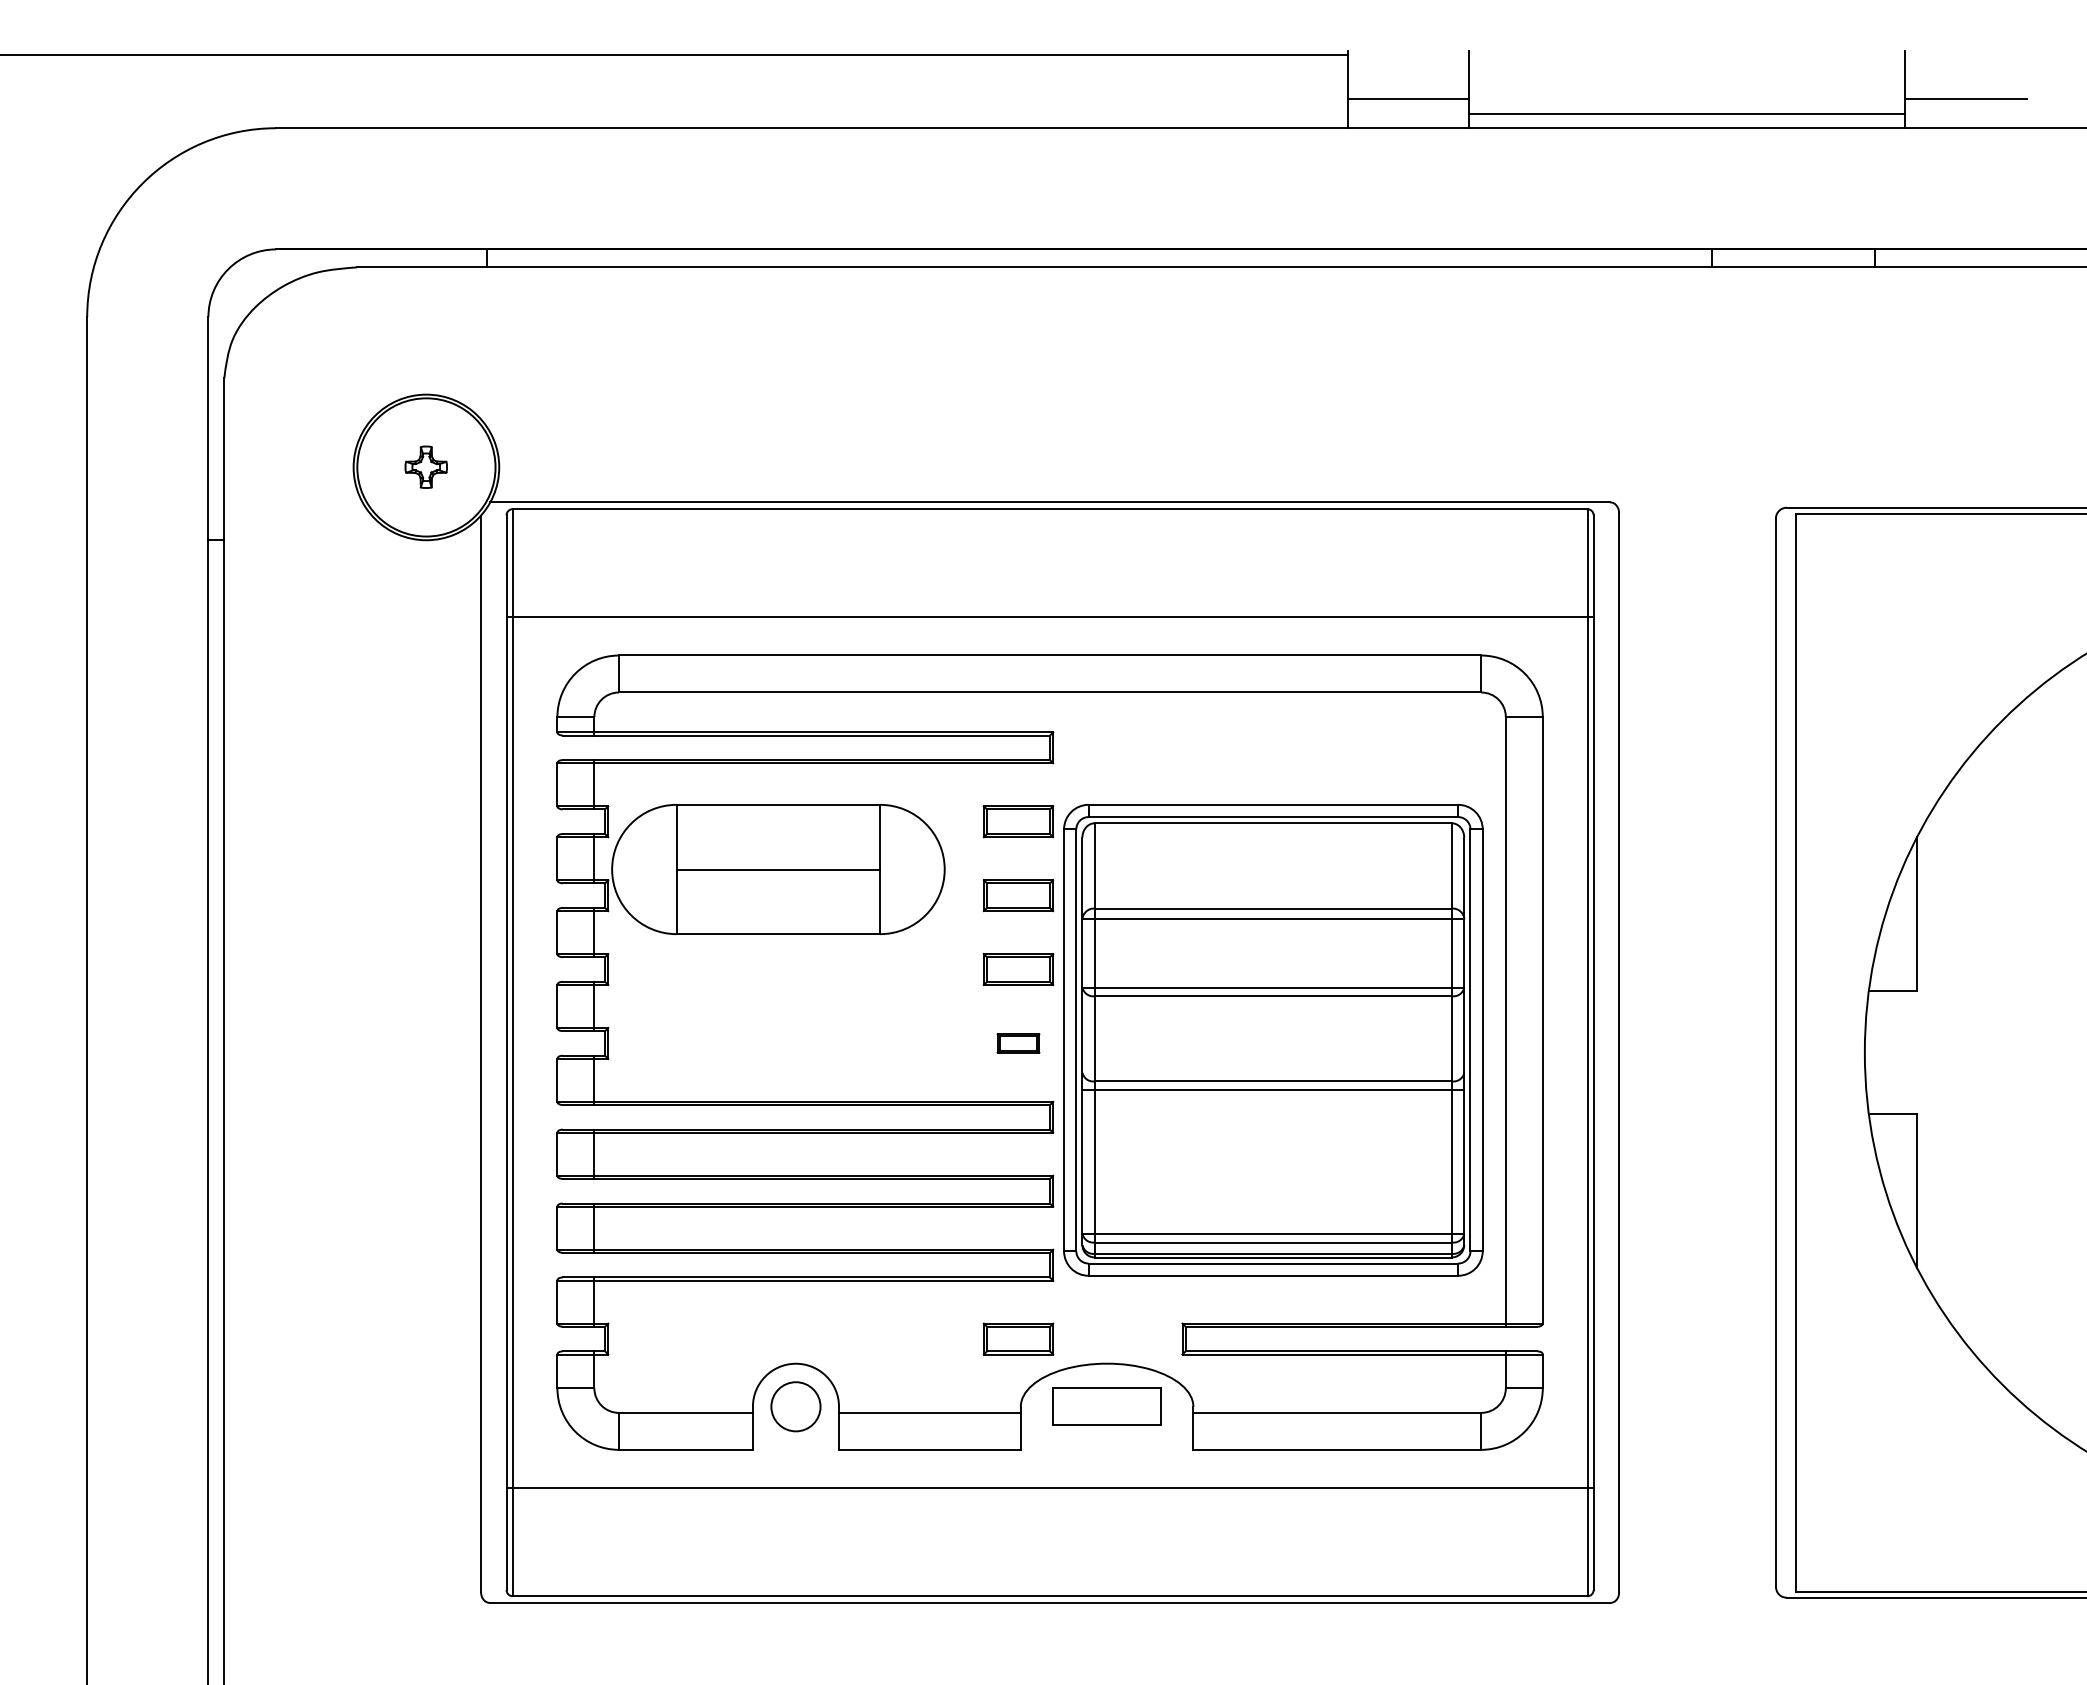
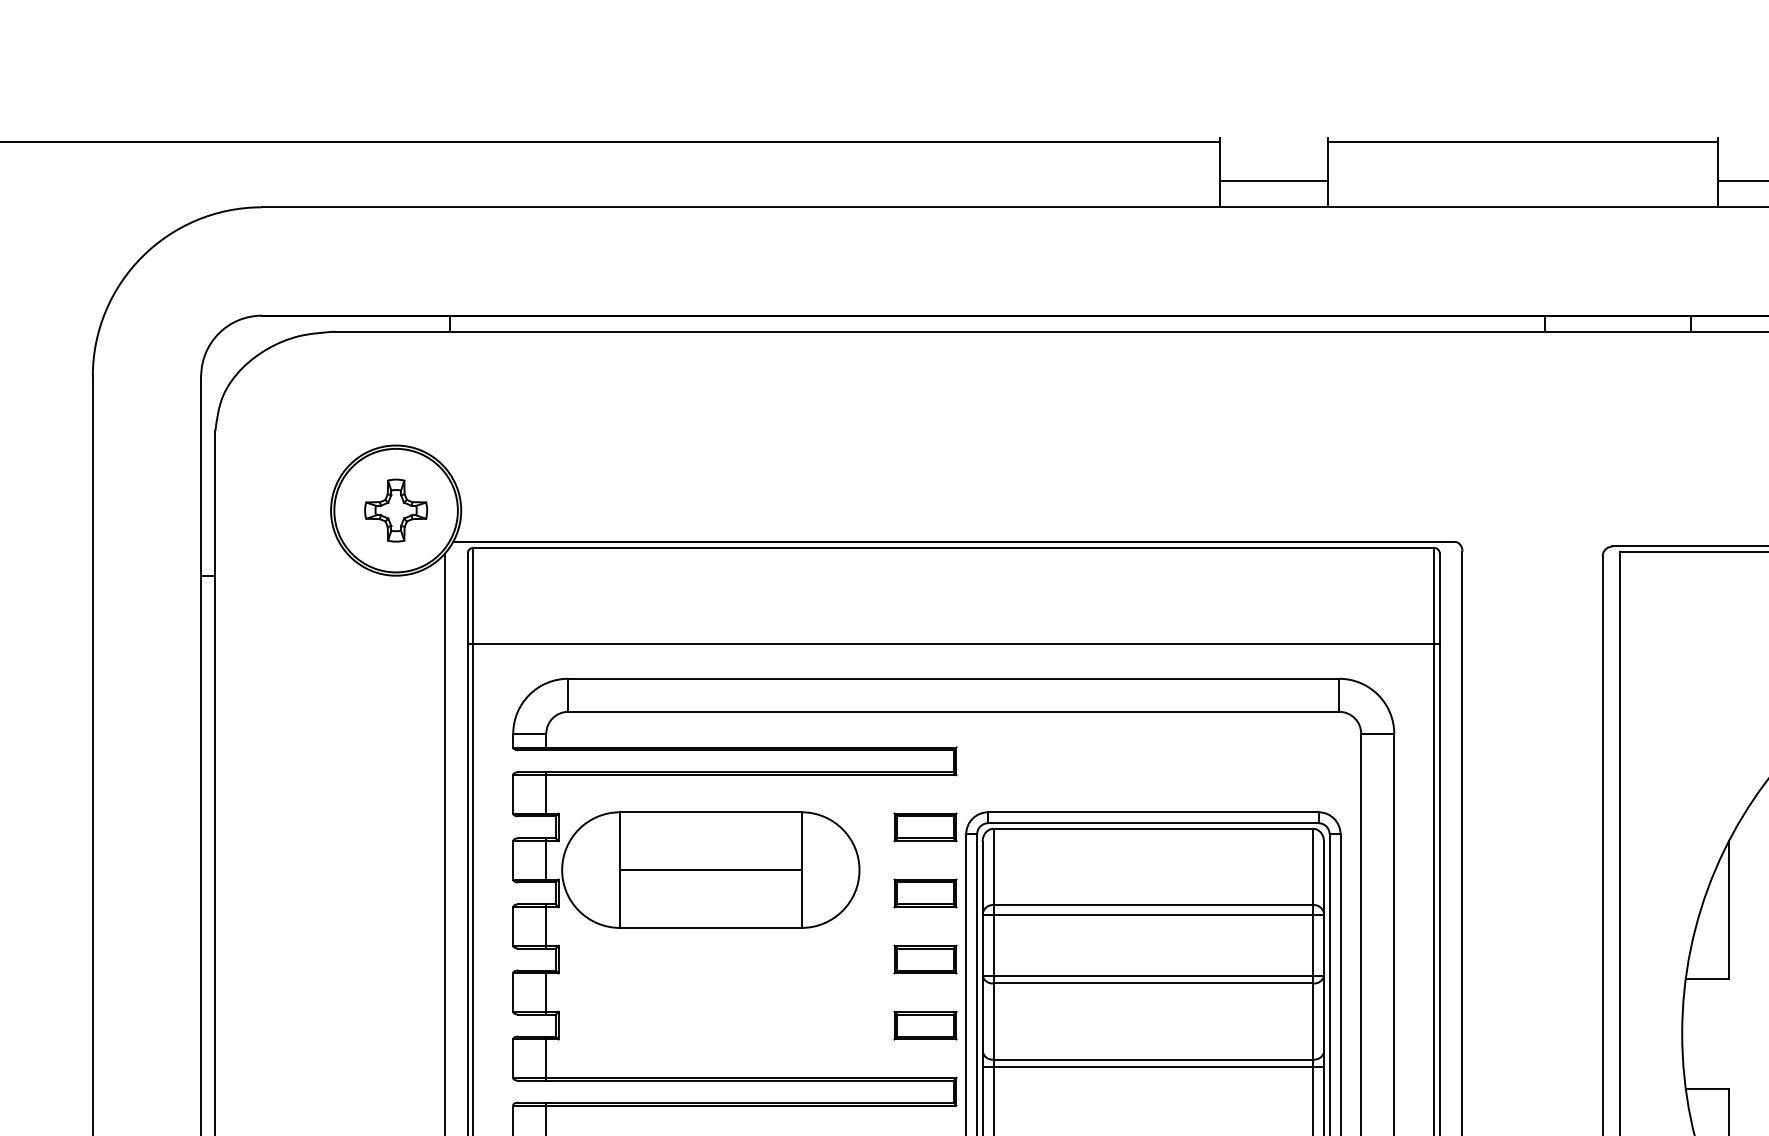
line: (1686, 114) -> (1522, 142), moved
part: (425, 466) -> (395, 509), size x1.67
part: (1018, 1043) -> (925, 1025), size x1.67

